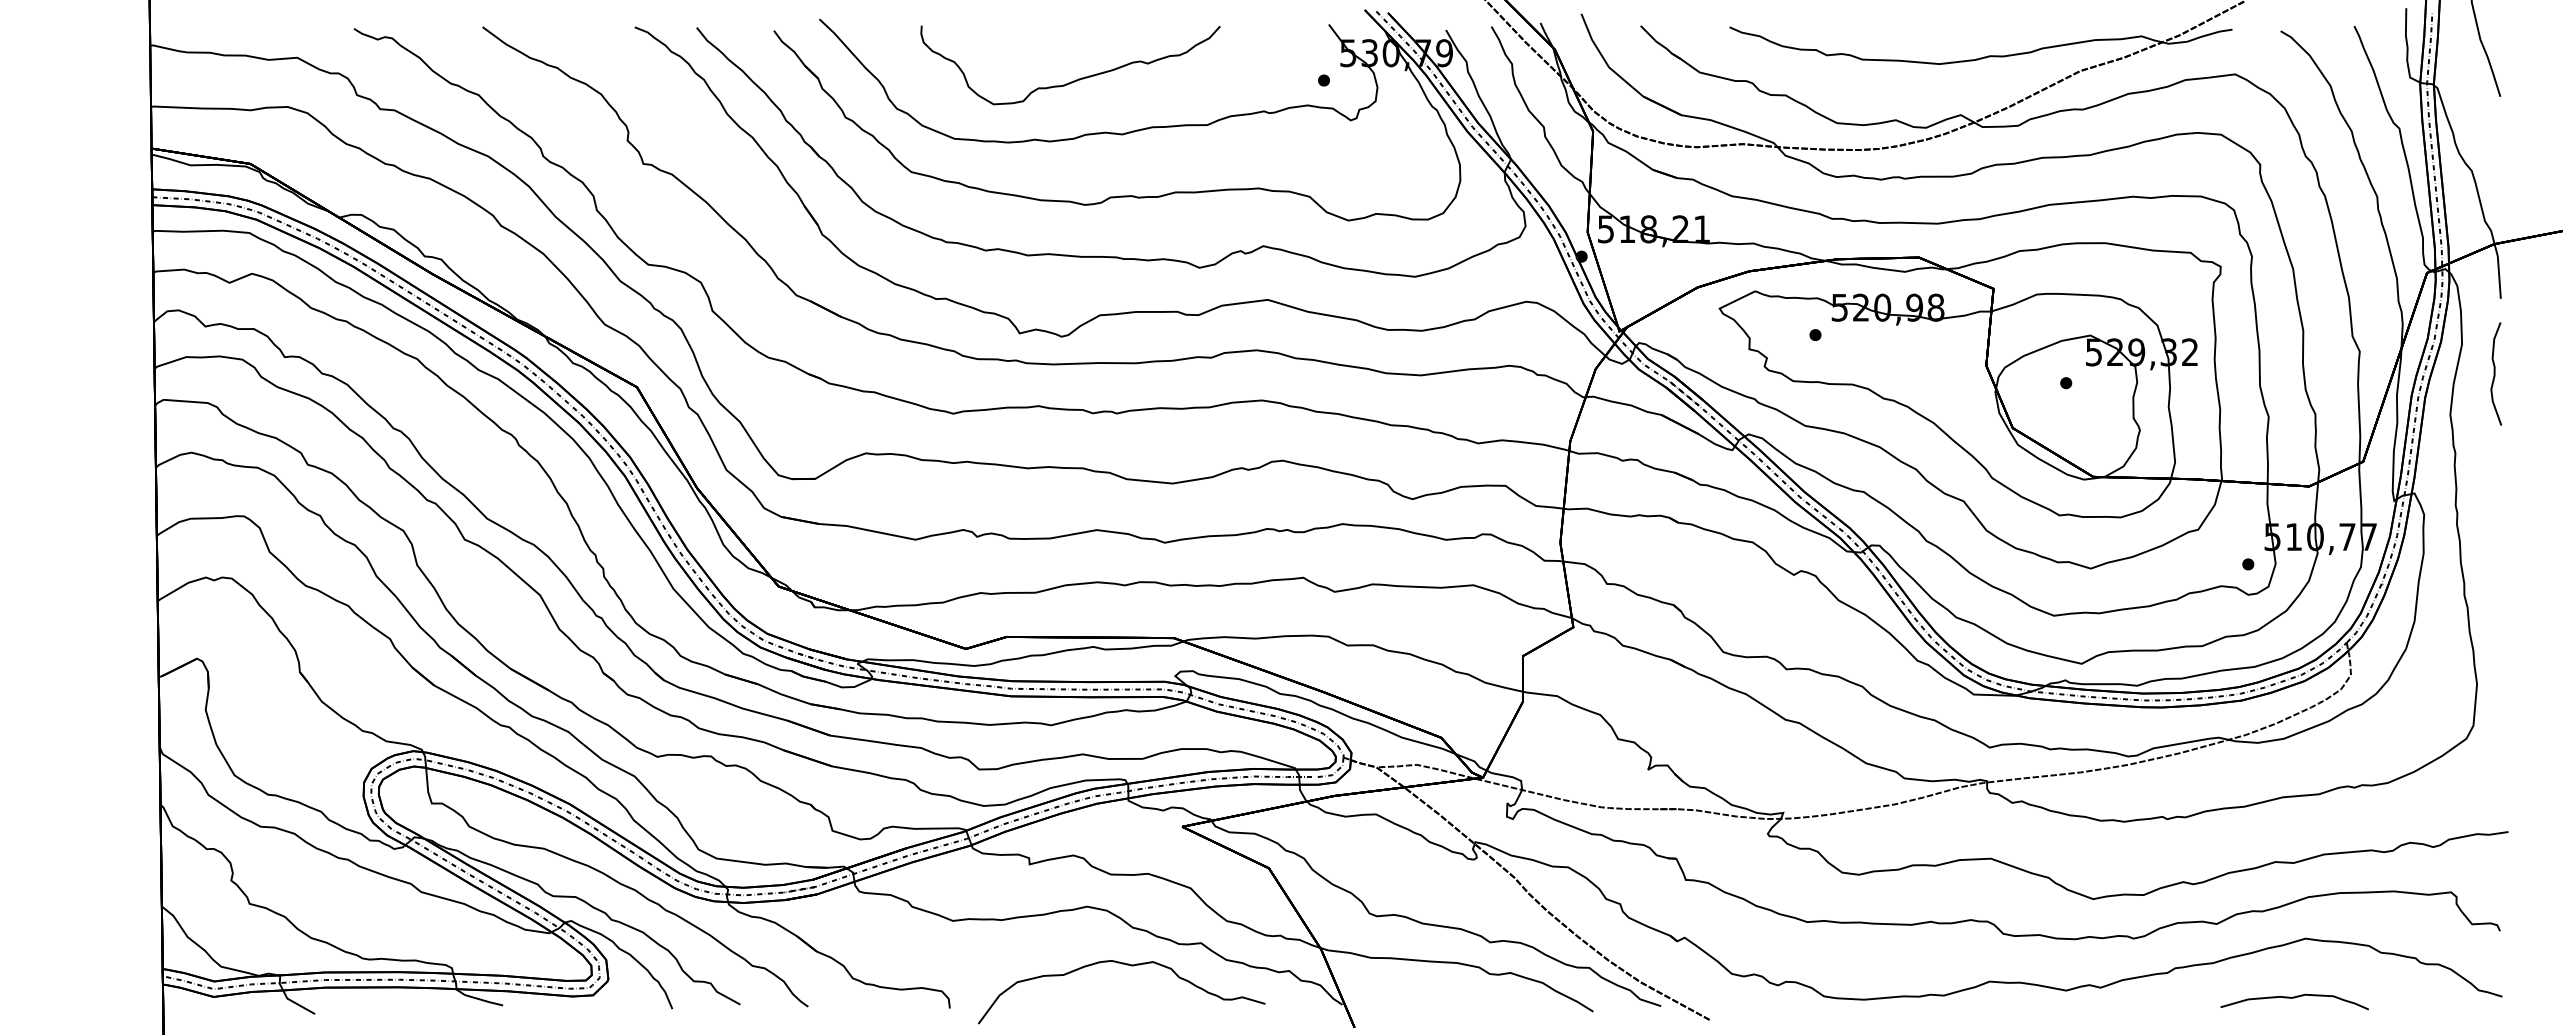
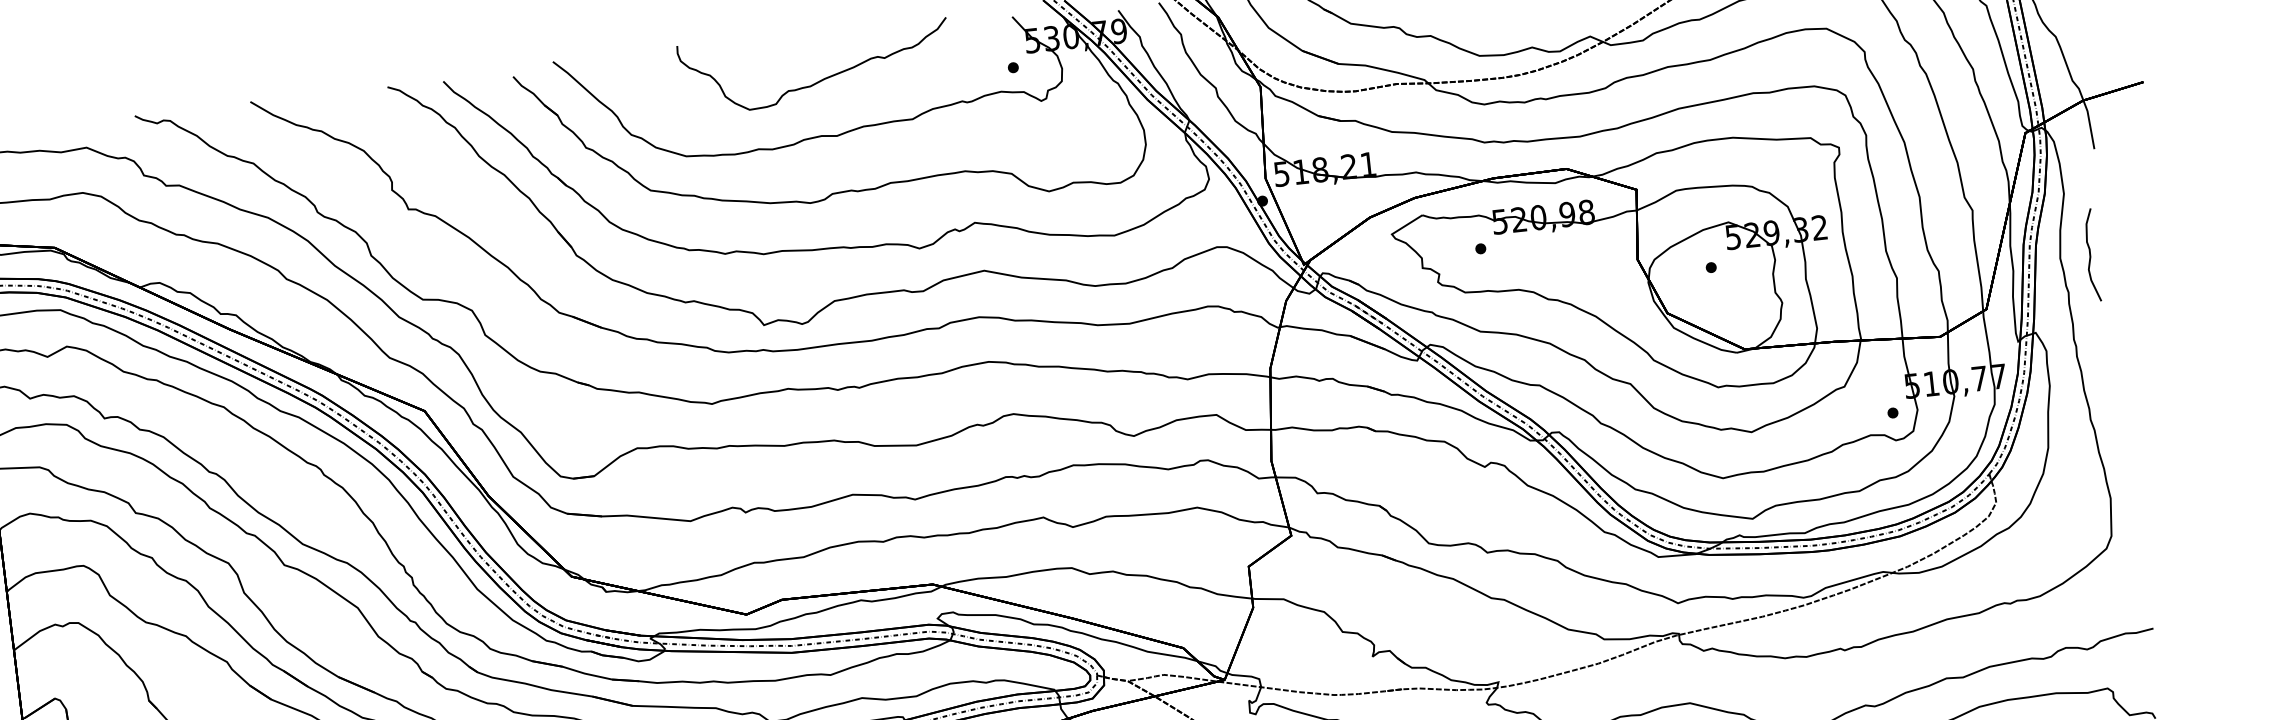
curve: (1076, 79) -> (821, 79), moved
curve: (2495, 373) -> (2091, 254), moved

